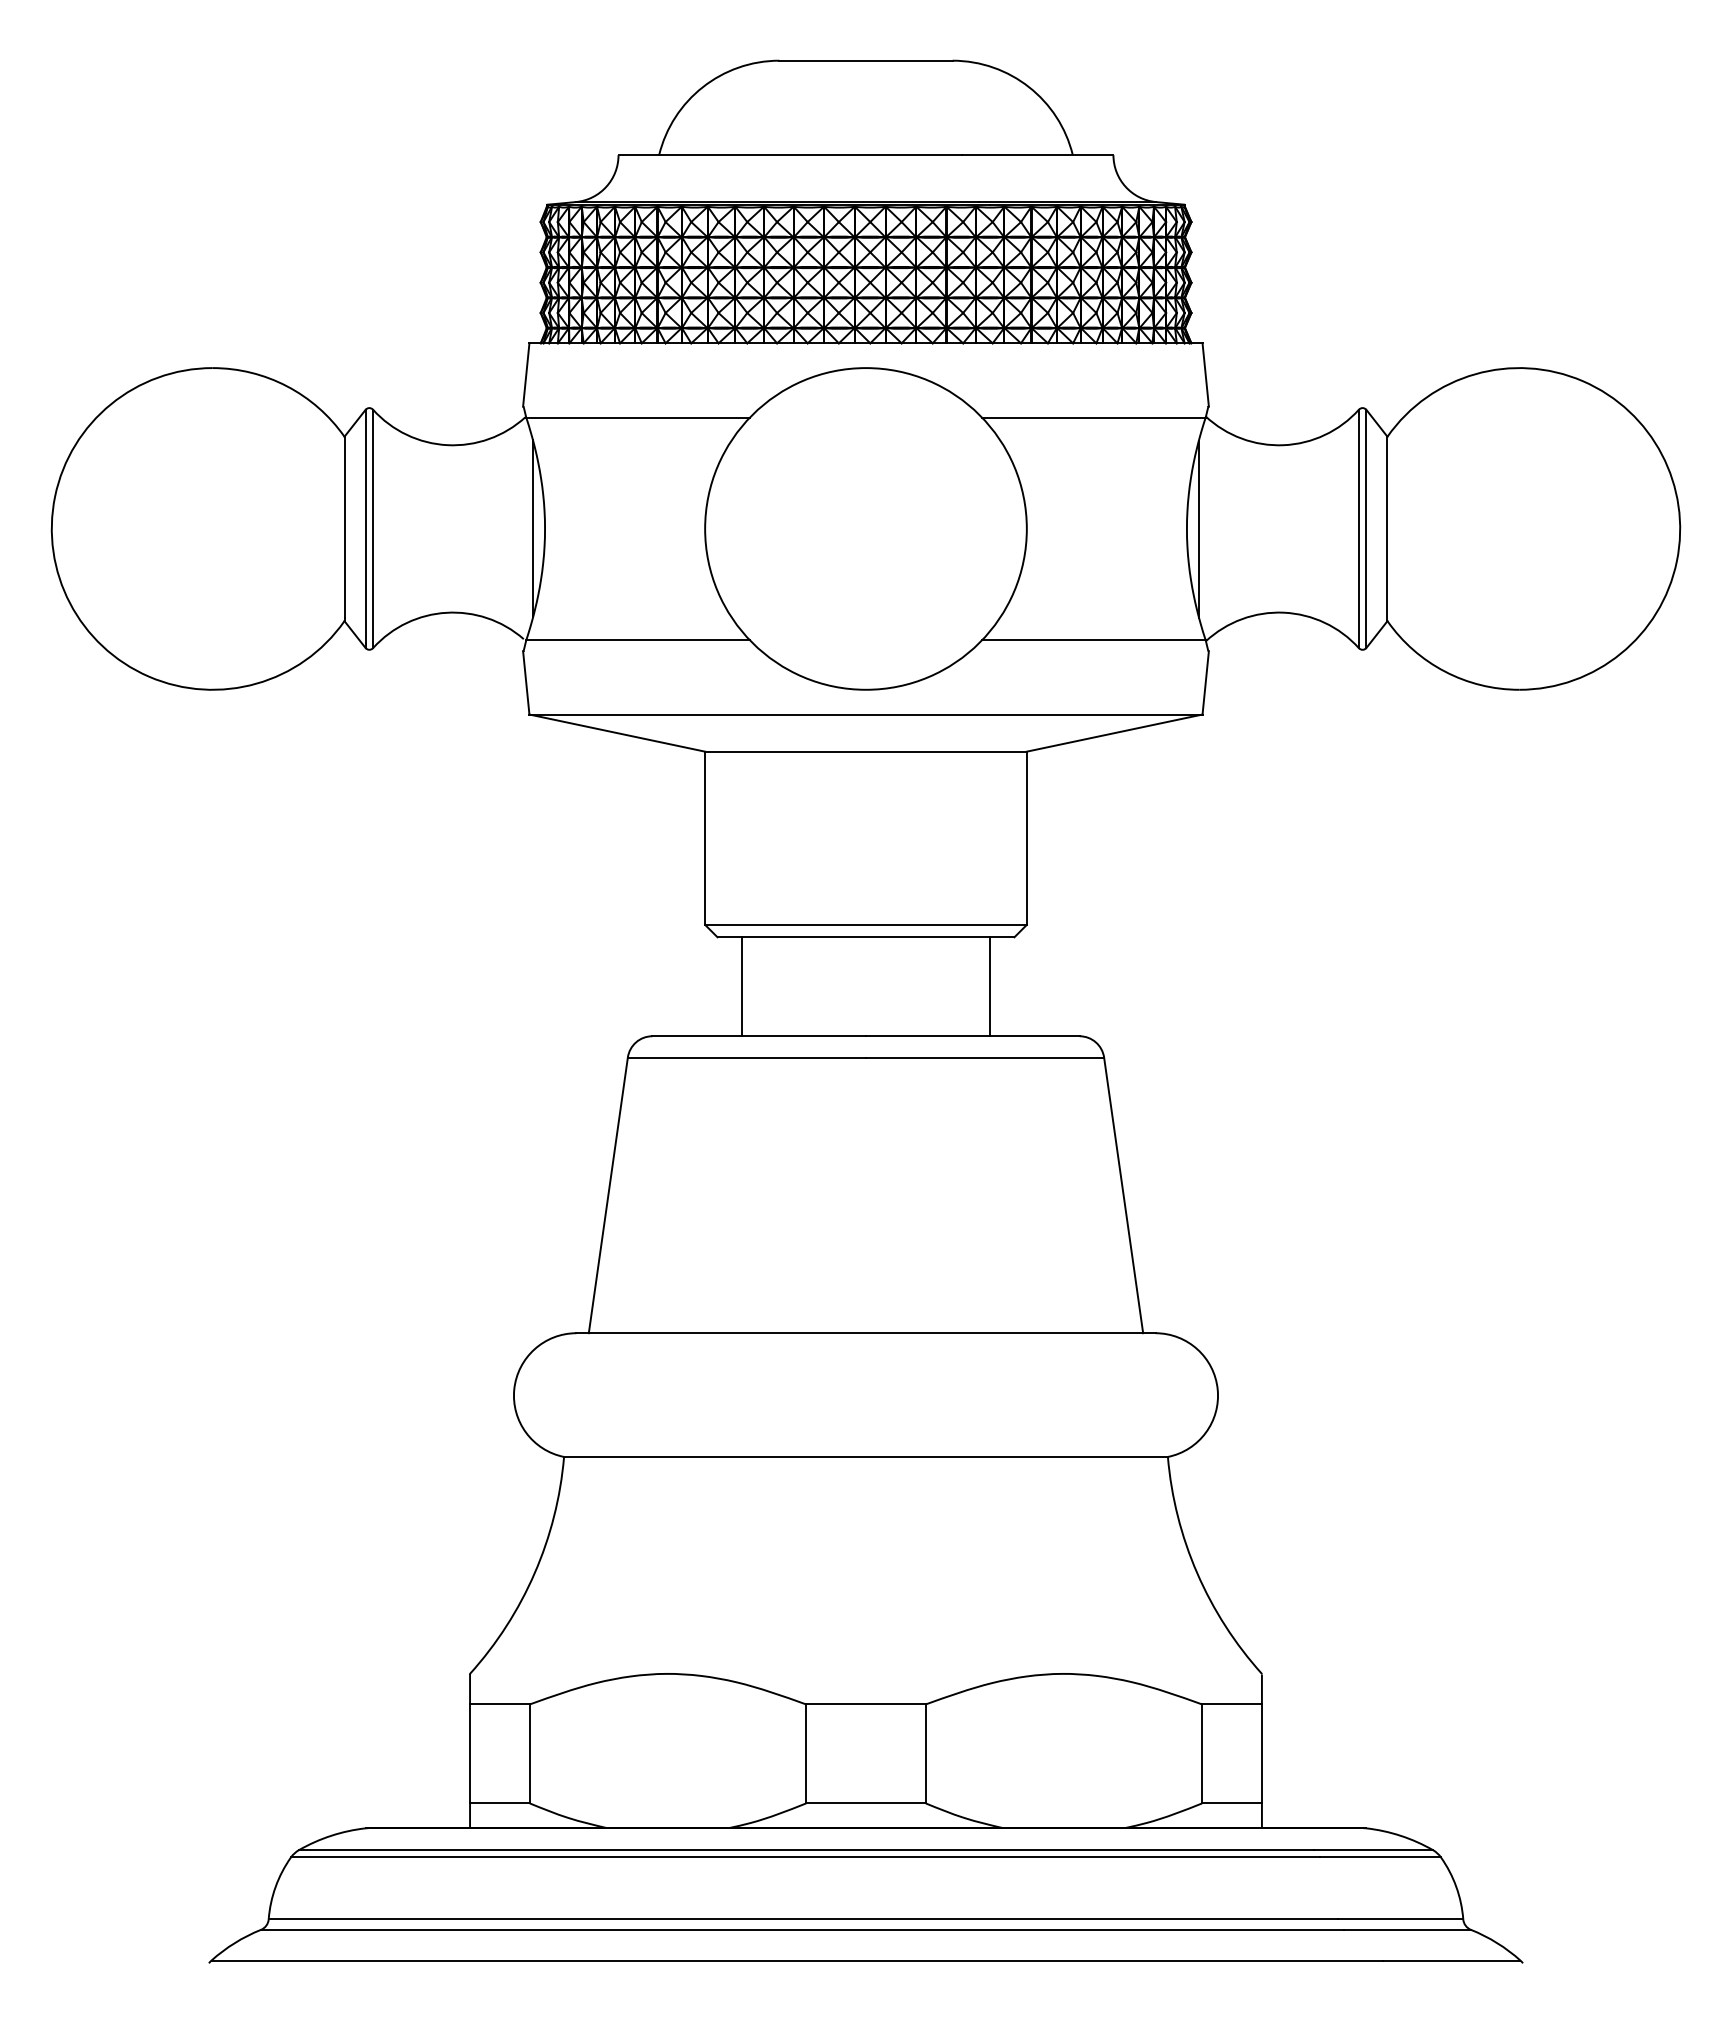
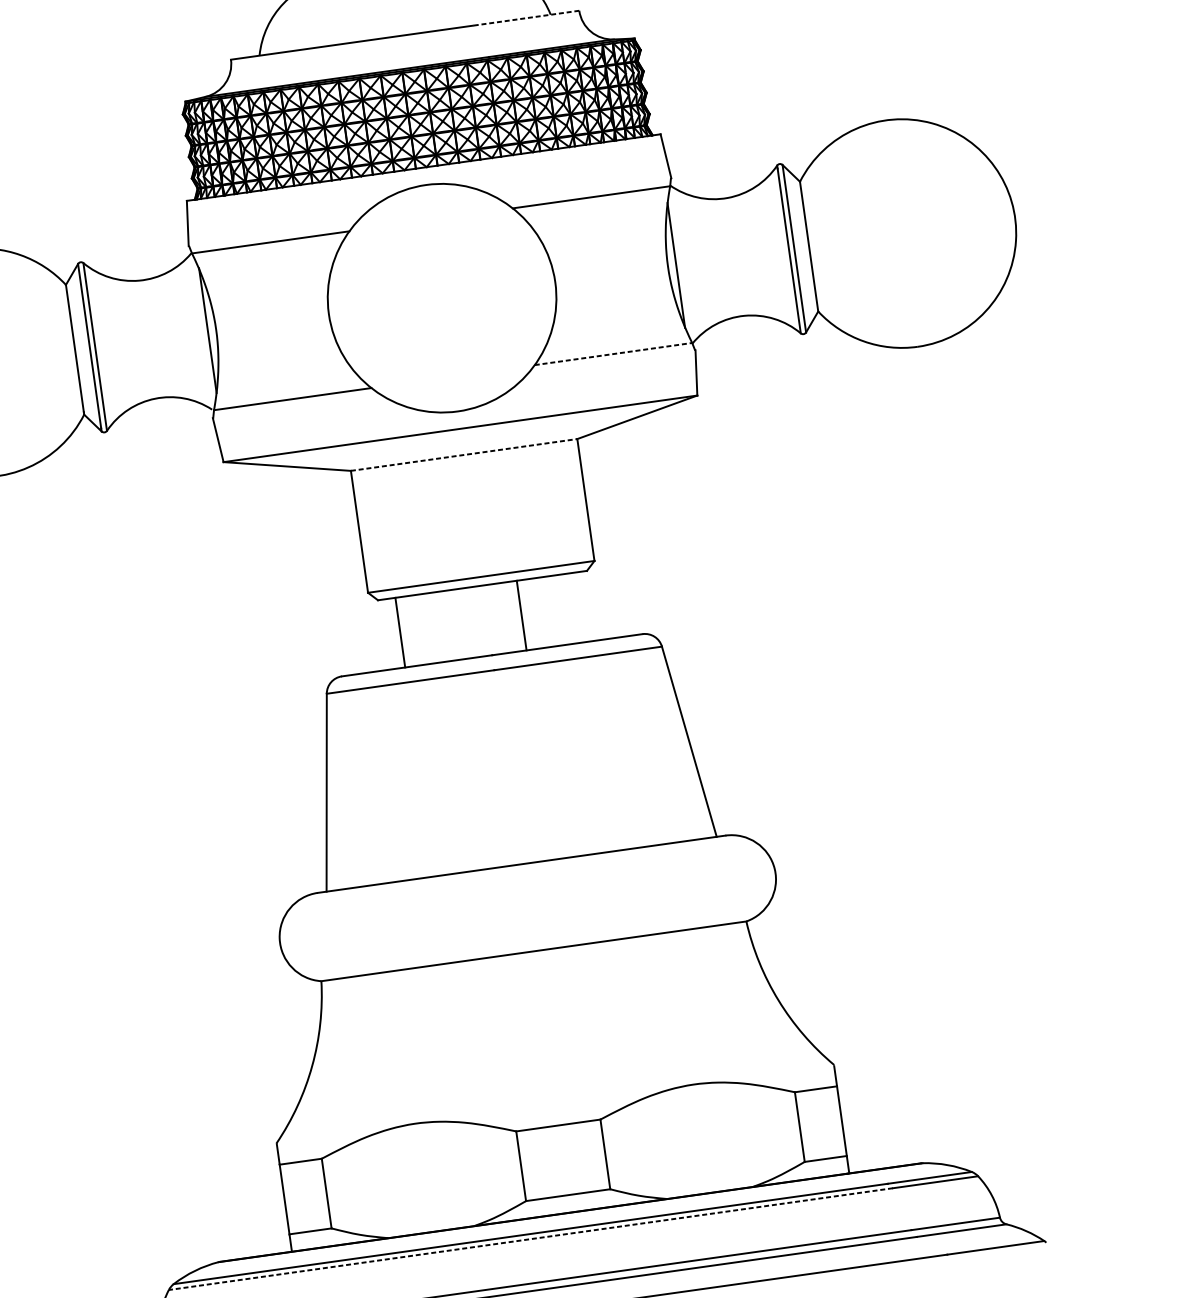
line: (1037, 155) -> (525, 18), solid -> dashed
line: (1093, 640) -> (613, 354), solid -> dashed
line: (865, 751) -> (463, 454), solid -> dashed
line: (989, 986) -> (521, 615), moved
line: (804, 1857) -> (530, 1239), solid -> dashed

